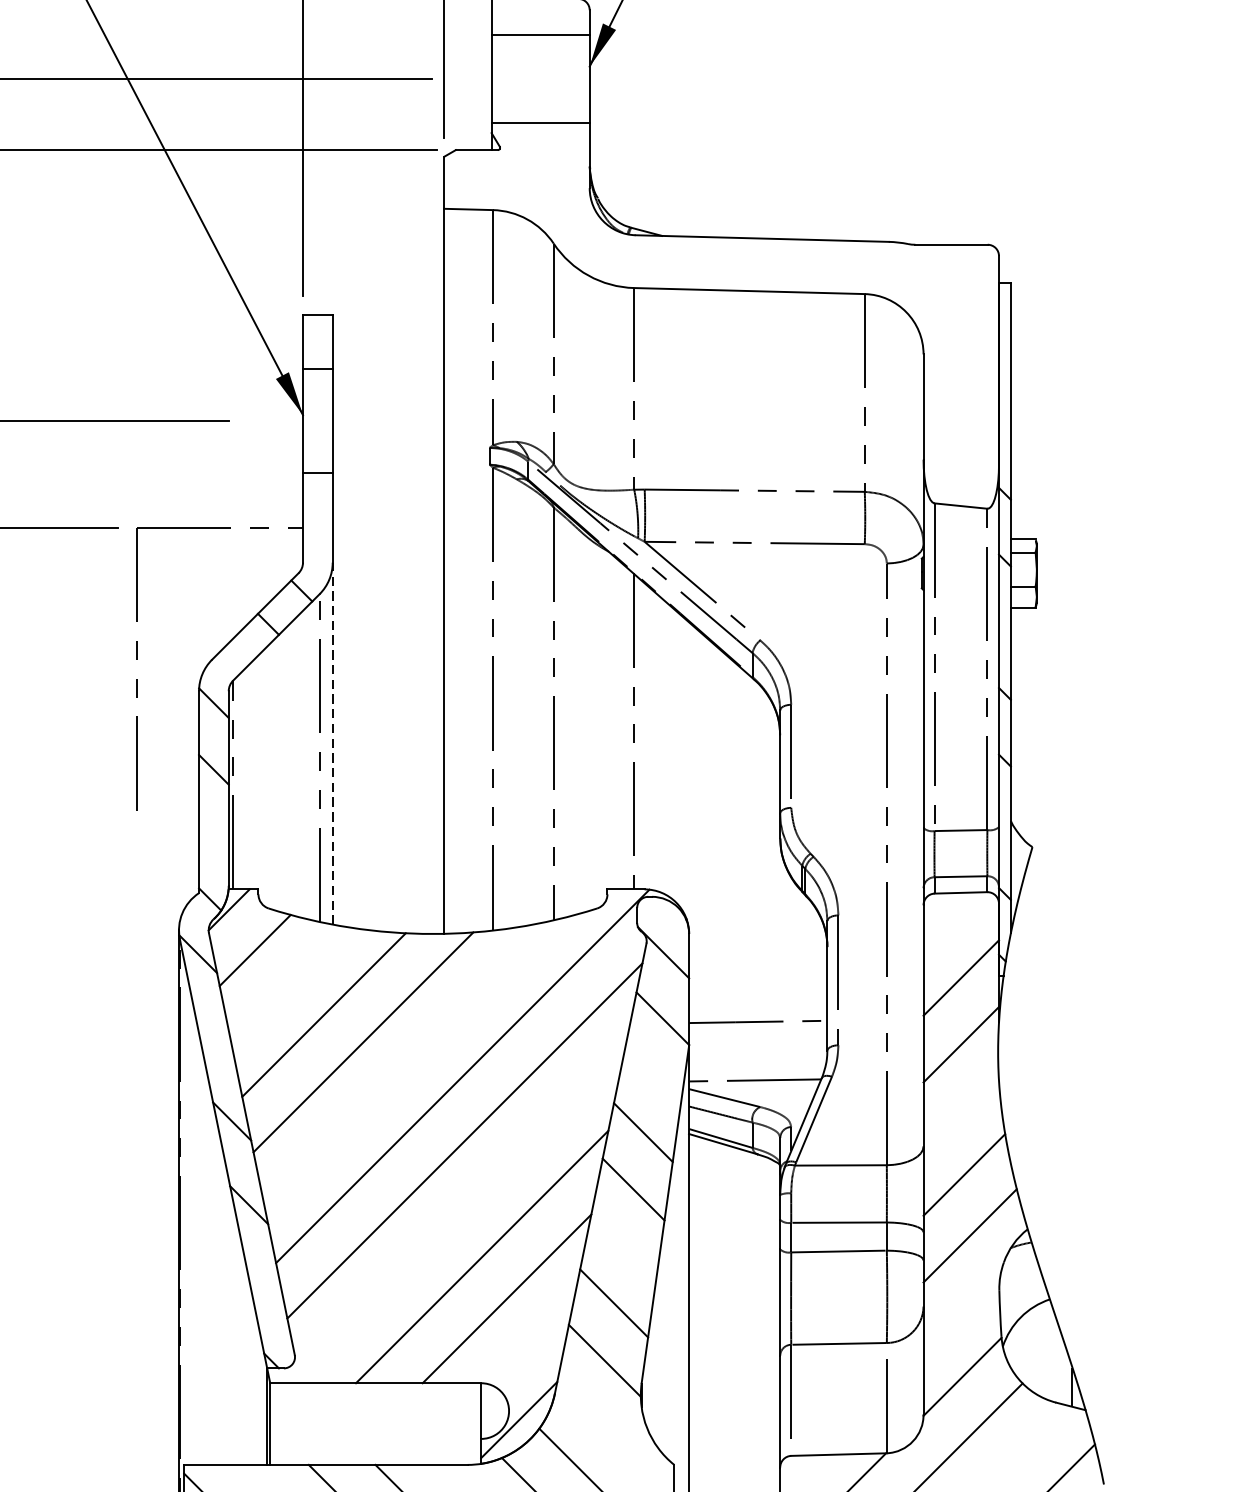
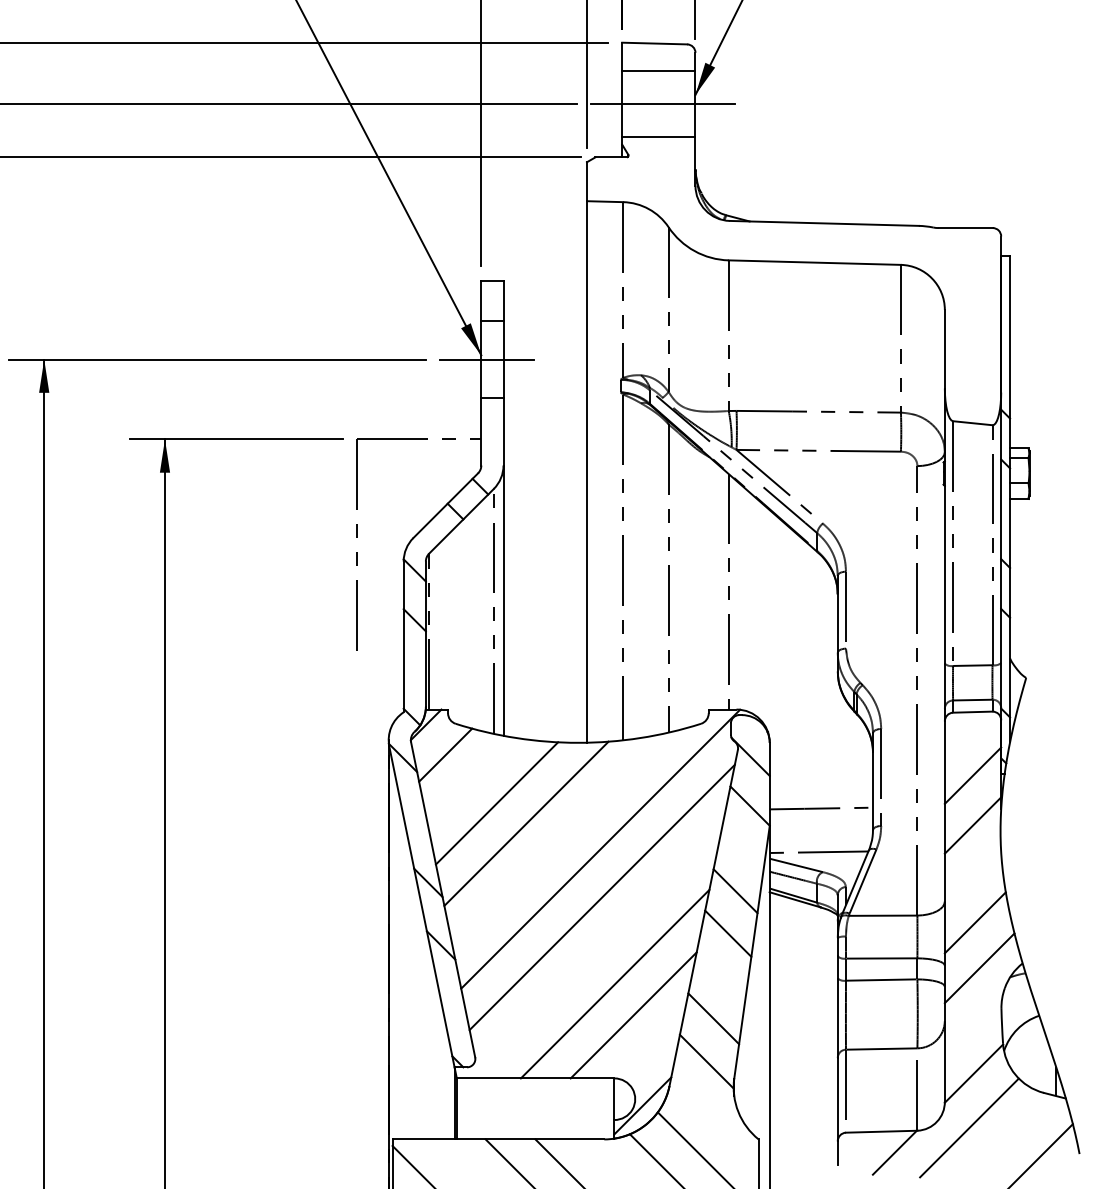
line: (546, 79) -> (663, 104), added
line: (309, 420) -> (486, 359), added
line: (332, 743) -> (503, 600), dashed -> solid

